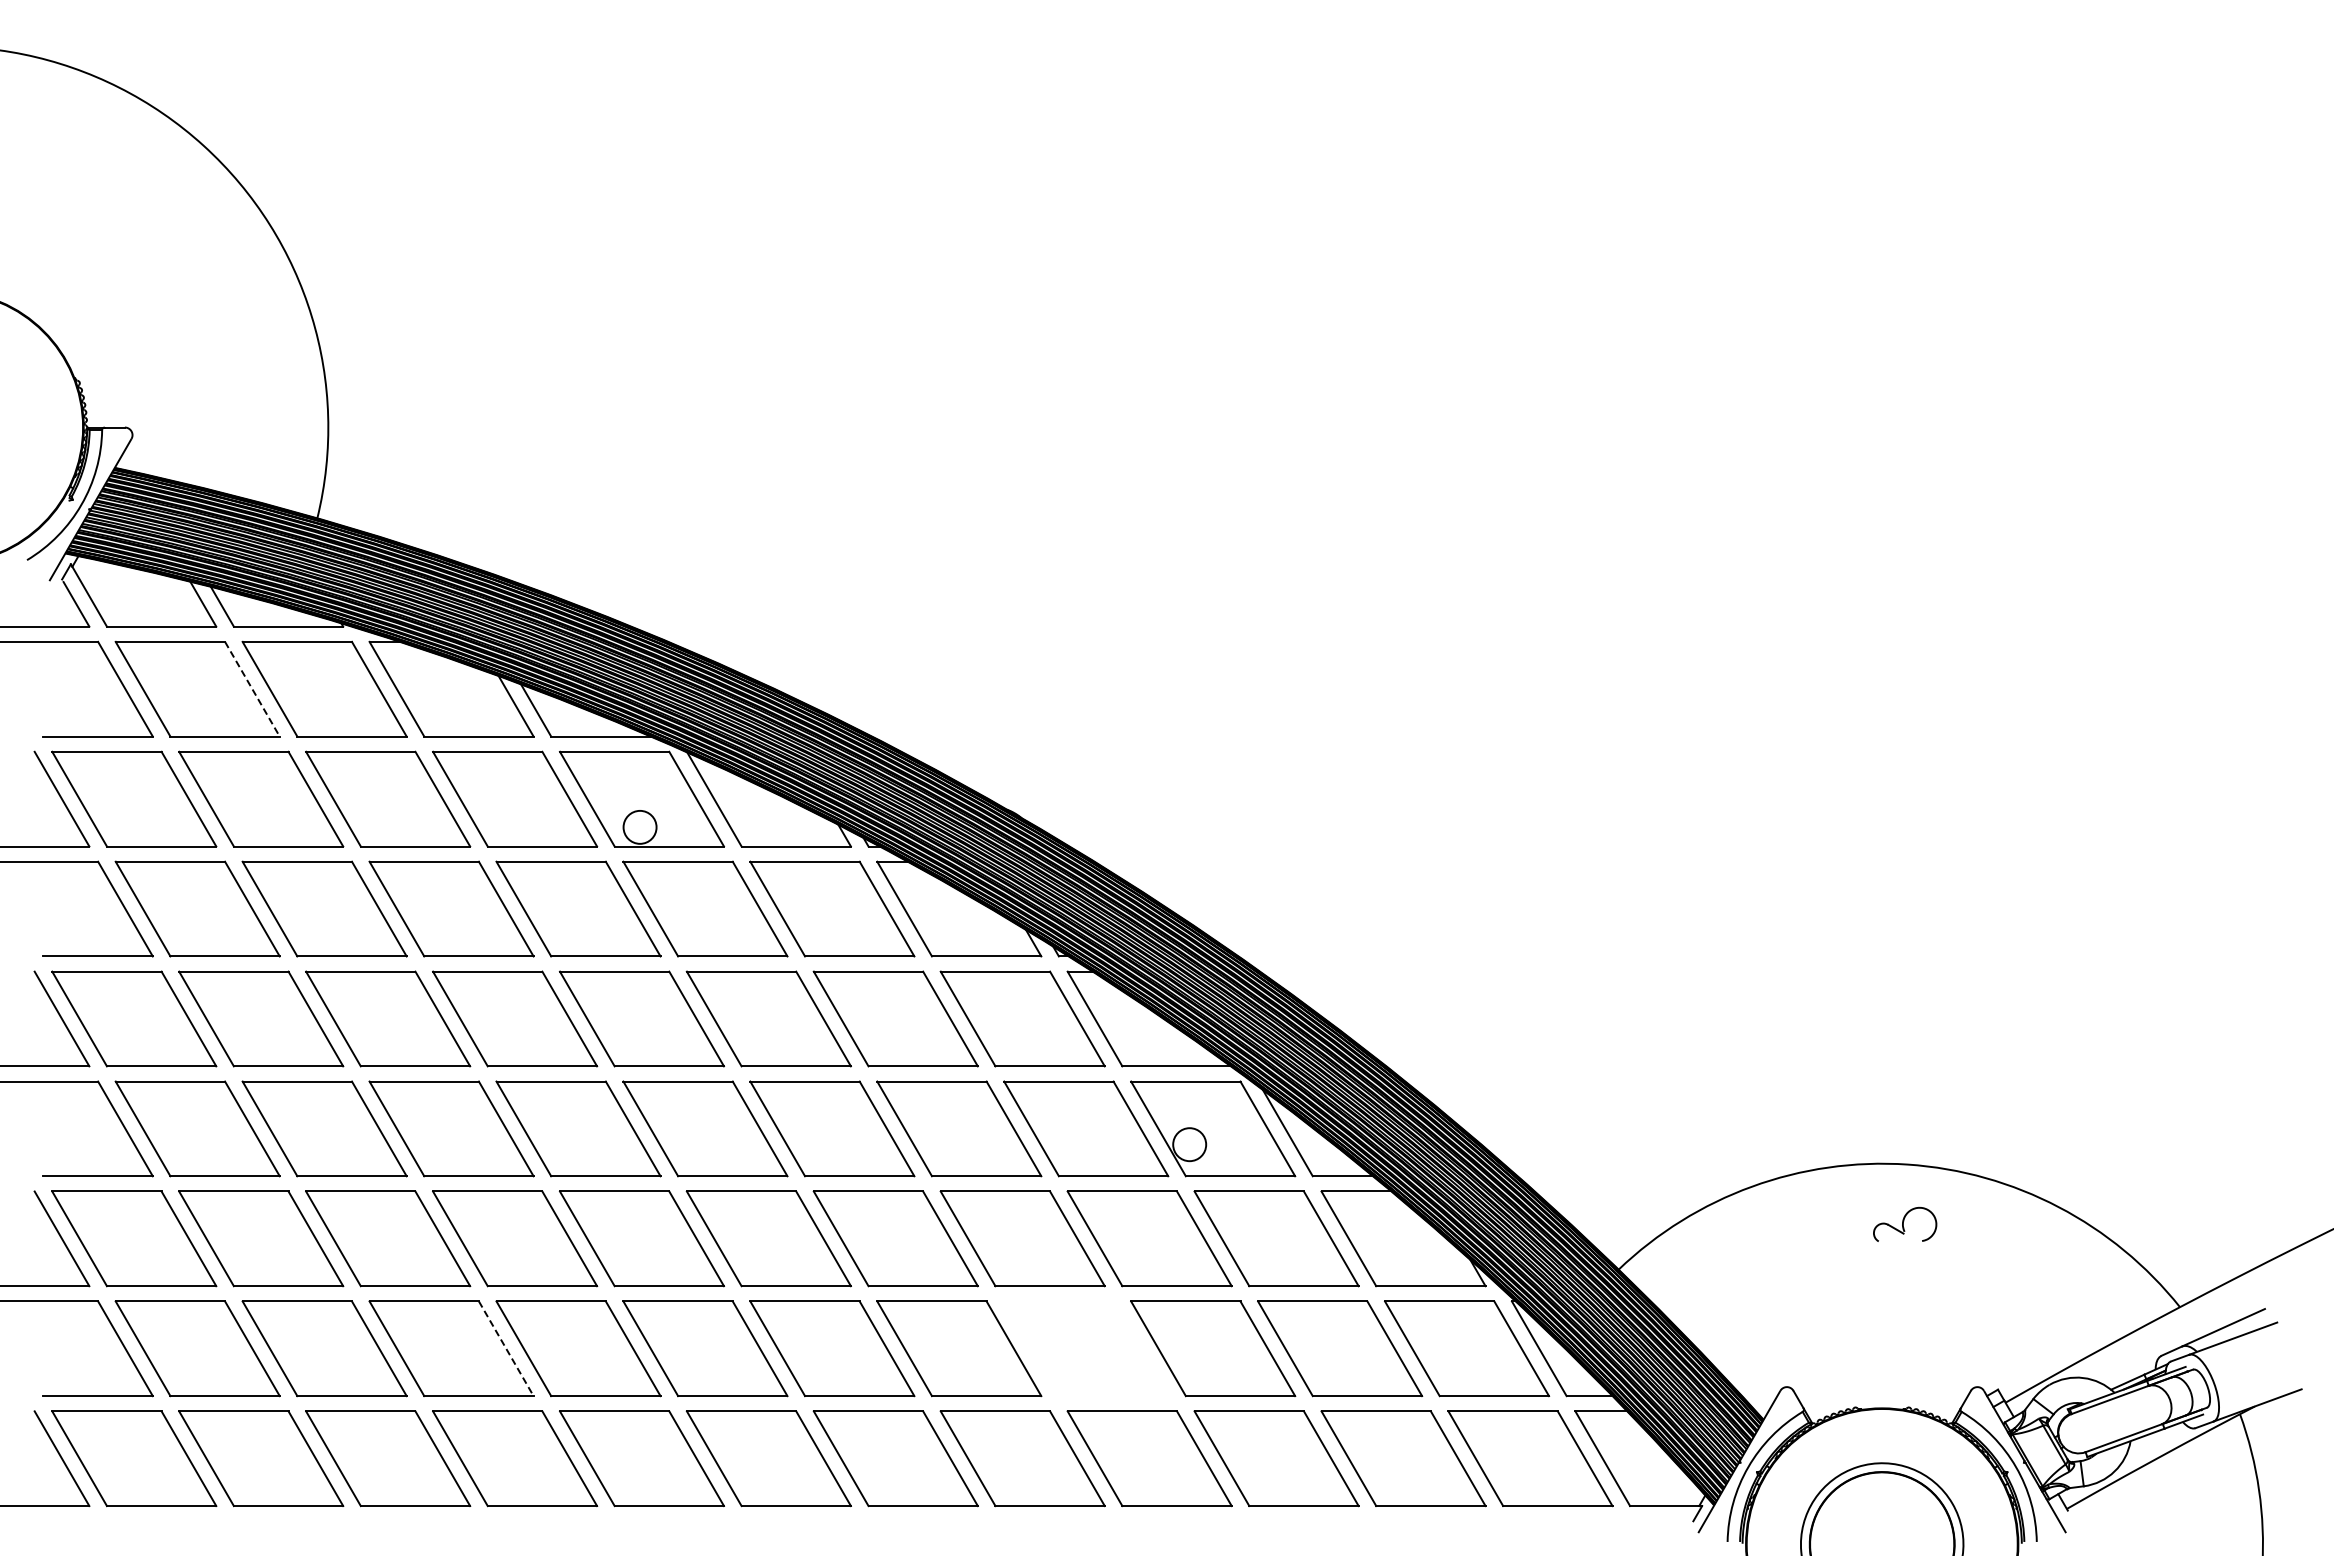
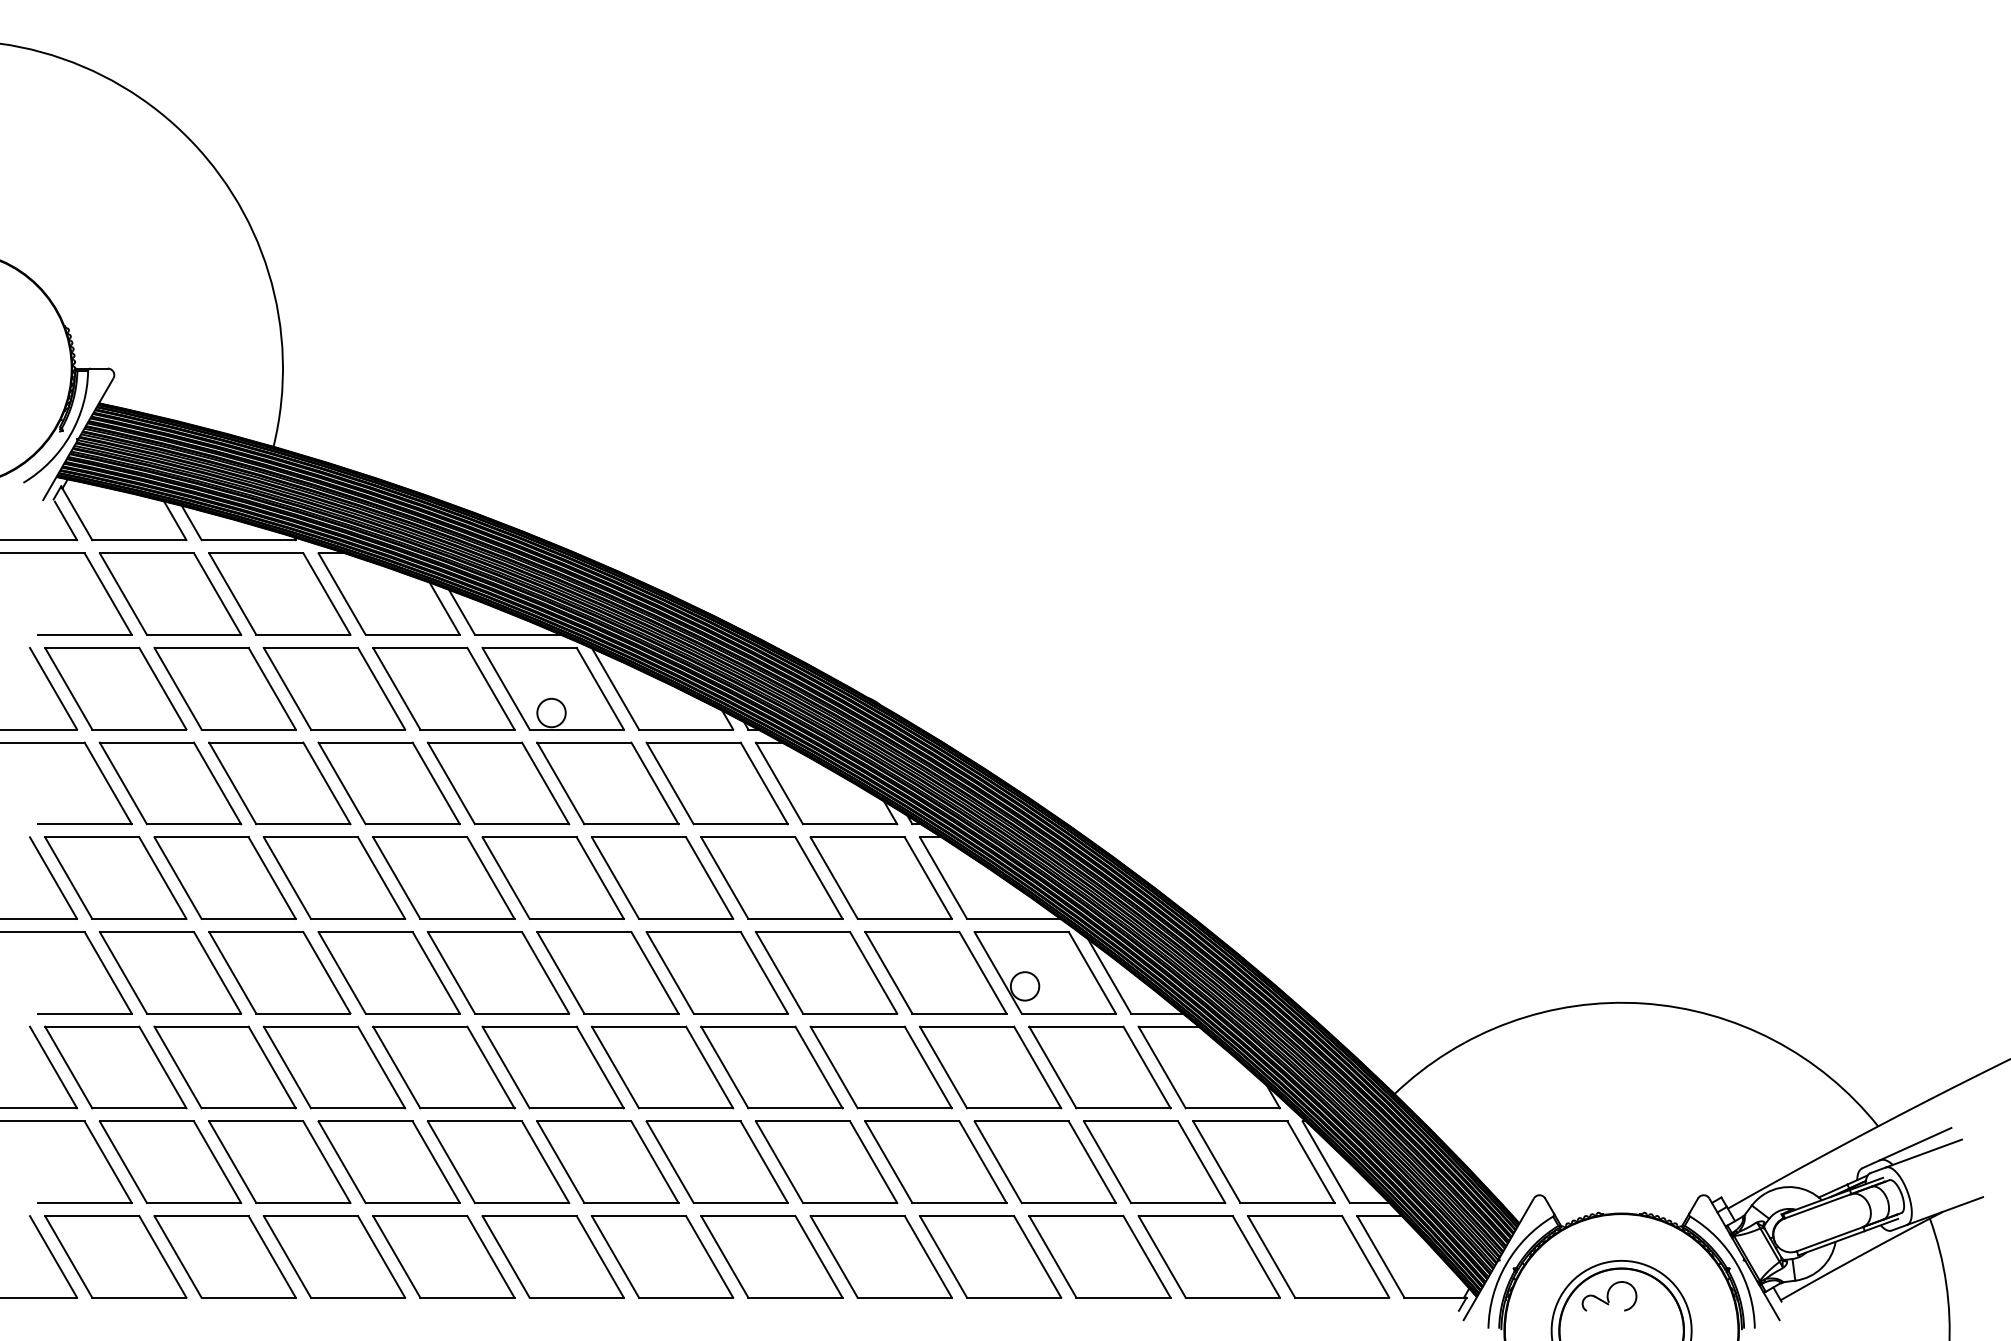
line: (252, 689) -> (217, 594), dashed -> solid
part: (1905, 1223) -> (1609, 1295), moved
line: (506, 1348) -> (436, 1161), dashed -> solid
part: (1086, 1348) -> (936, 1161), added

